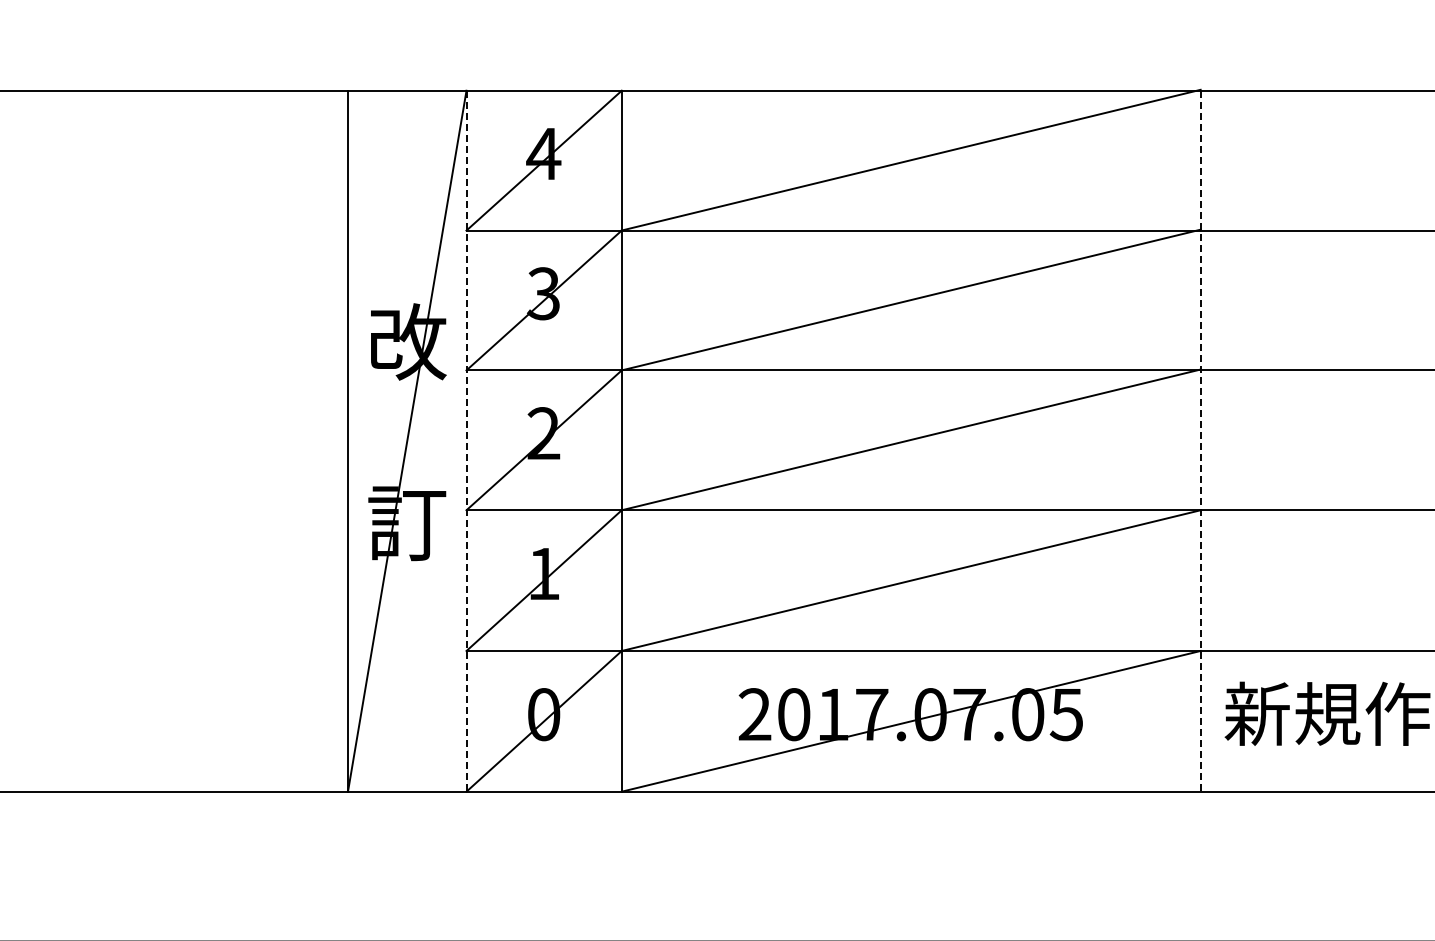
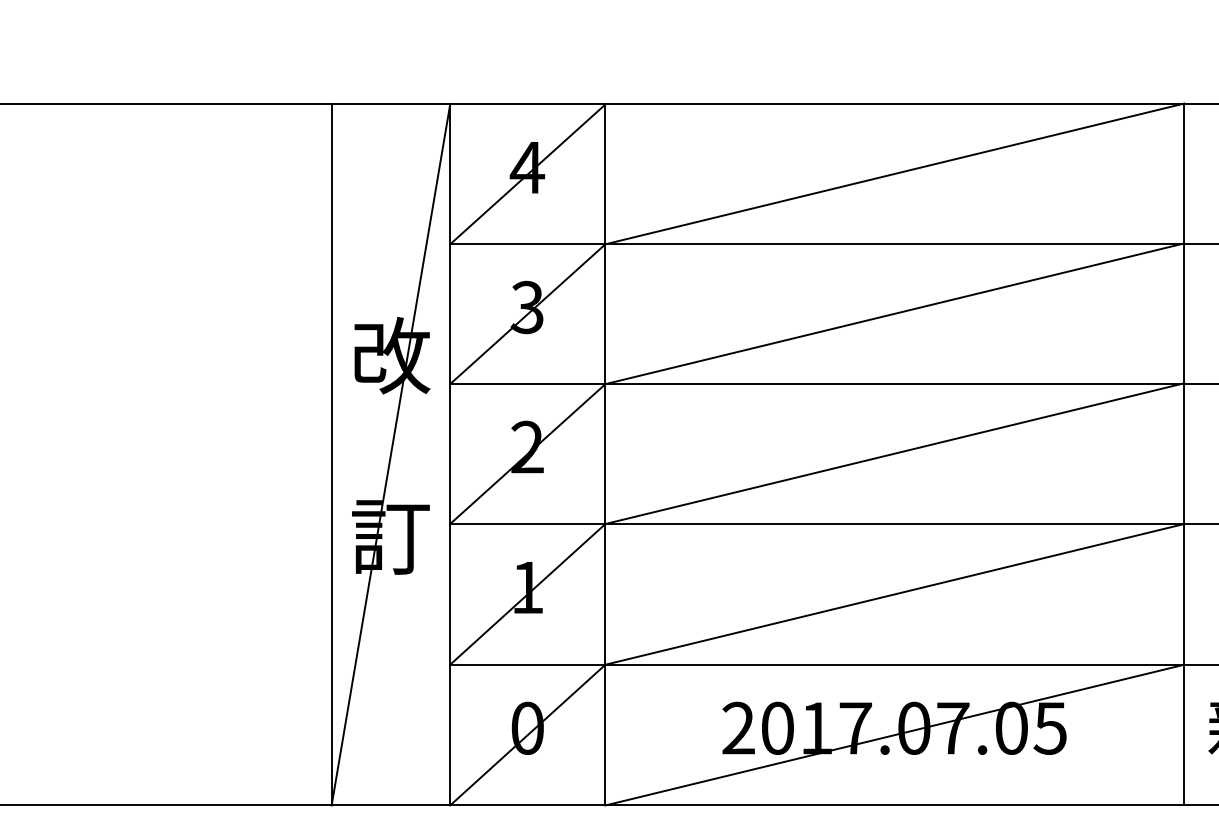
line: (466, 441) -> (450, 455), dashed -> solid
line: (1200, 441) -> (1184, 455), dashed -> solid

